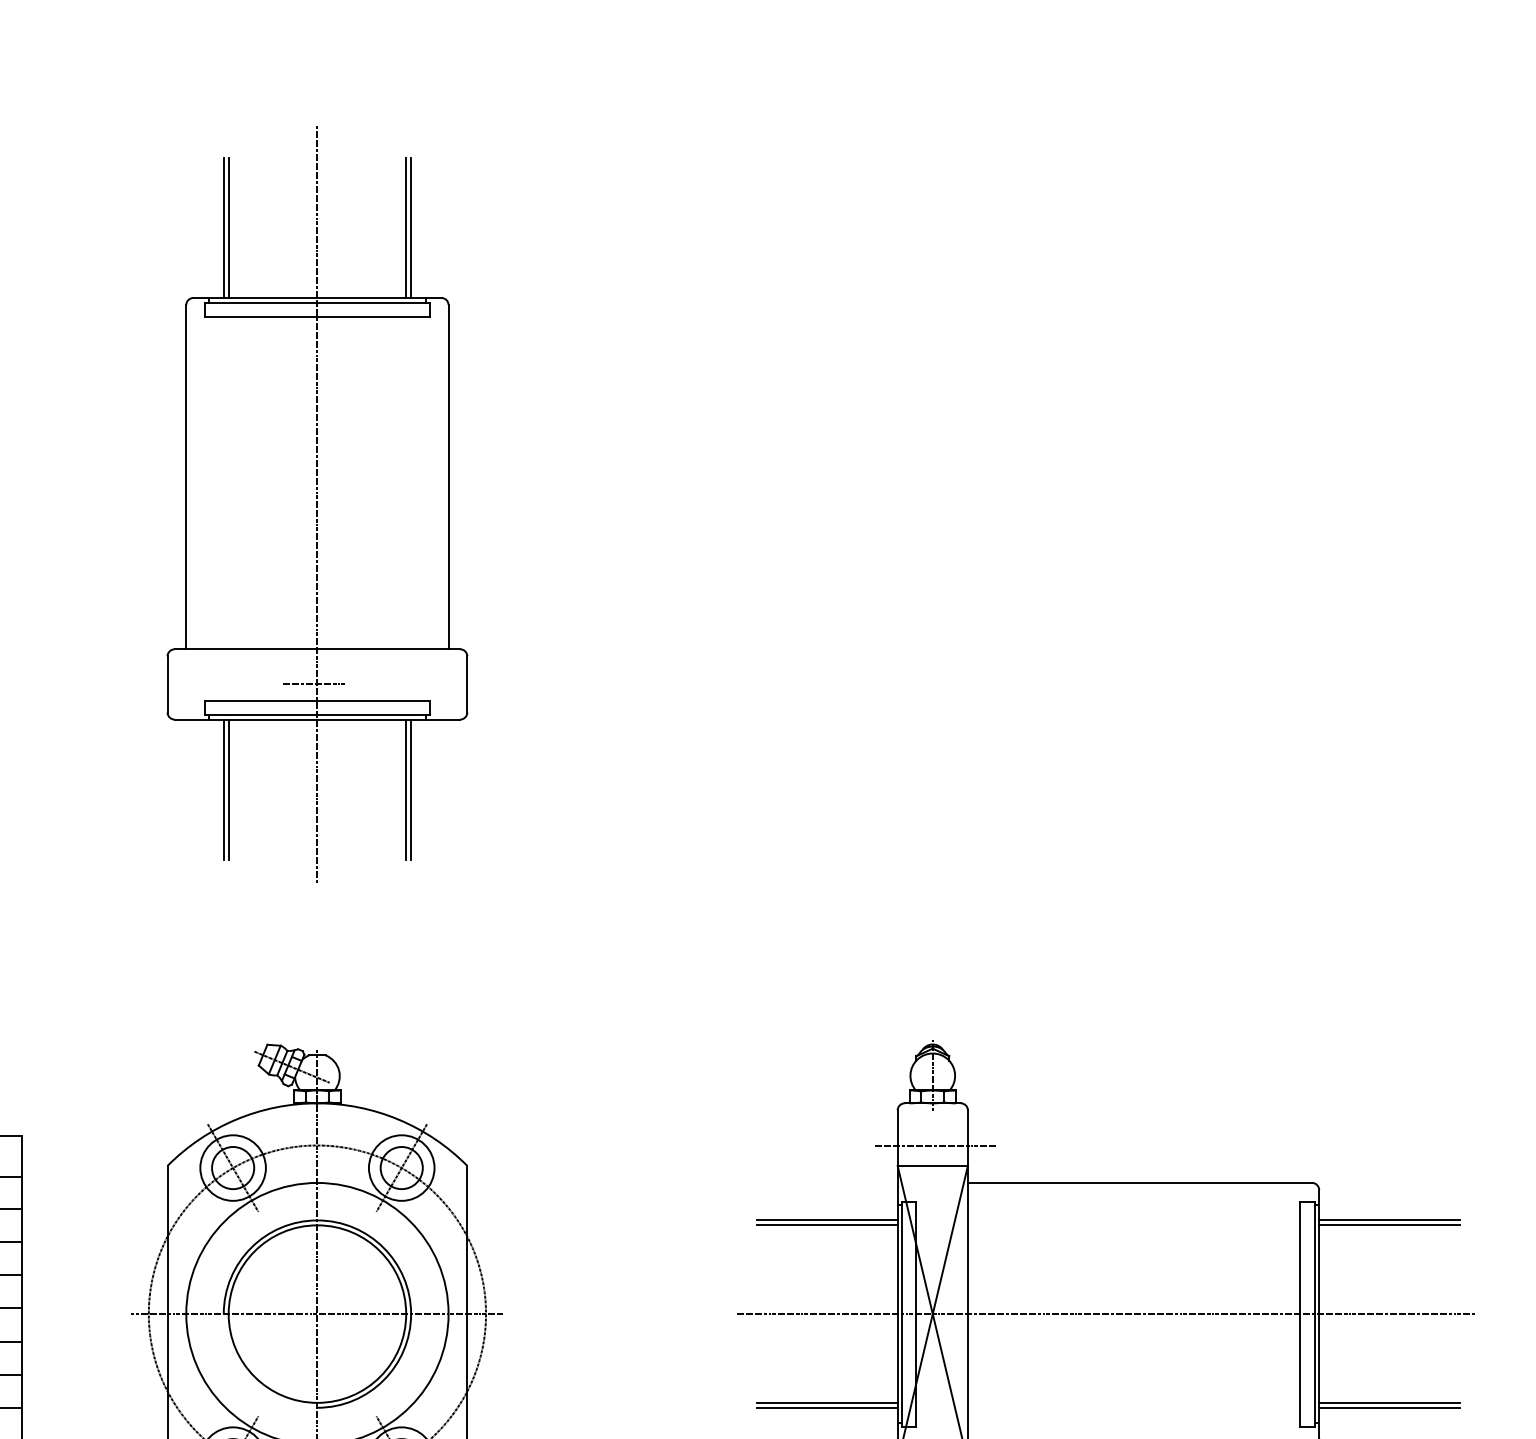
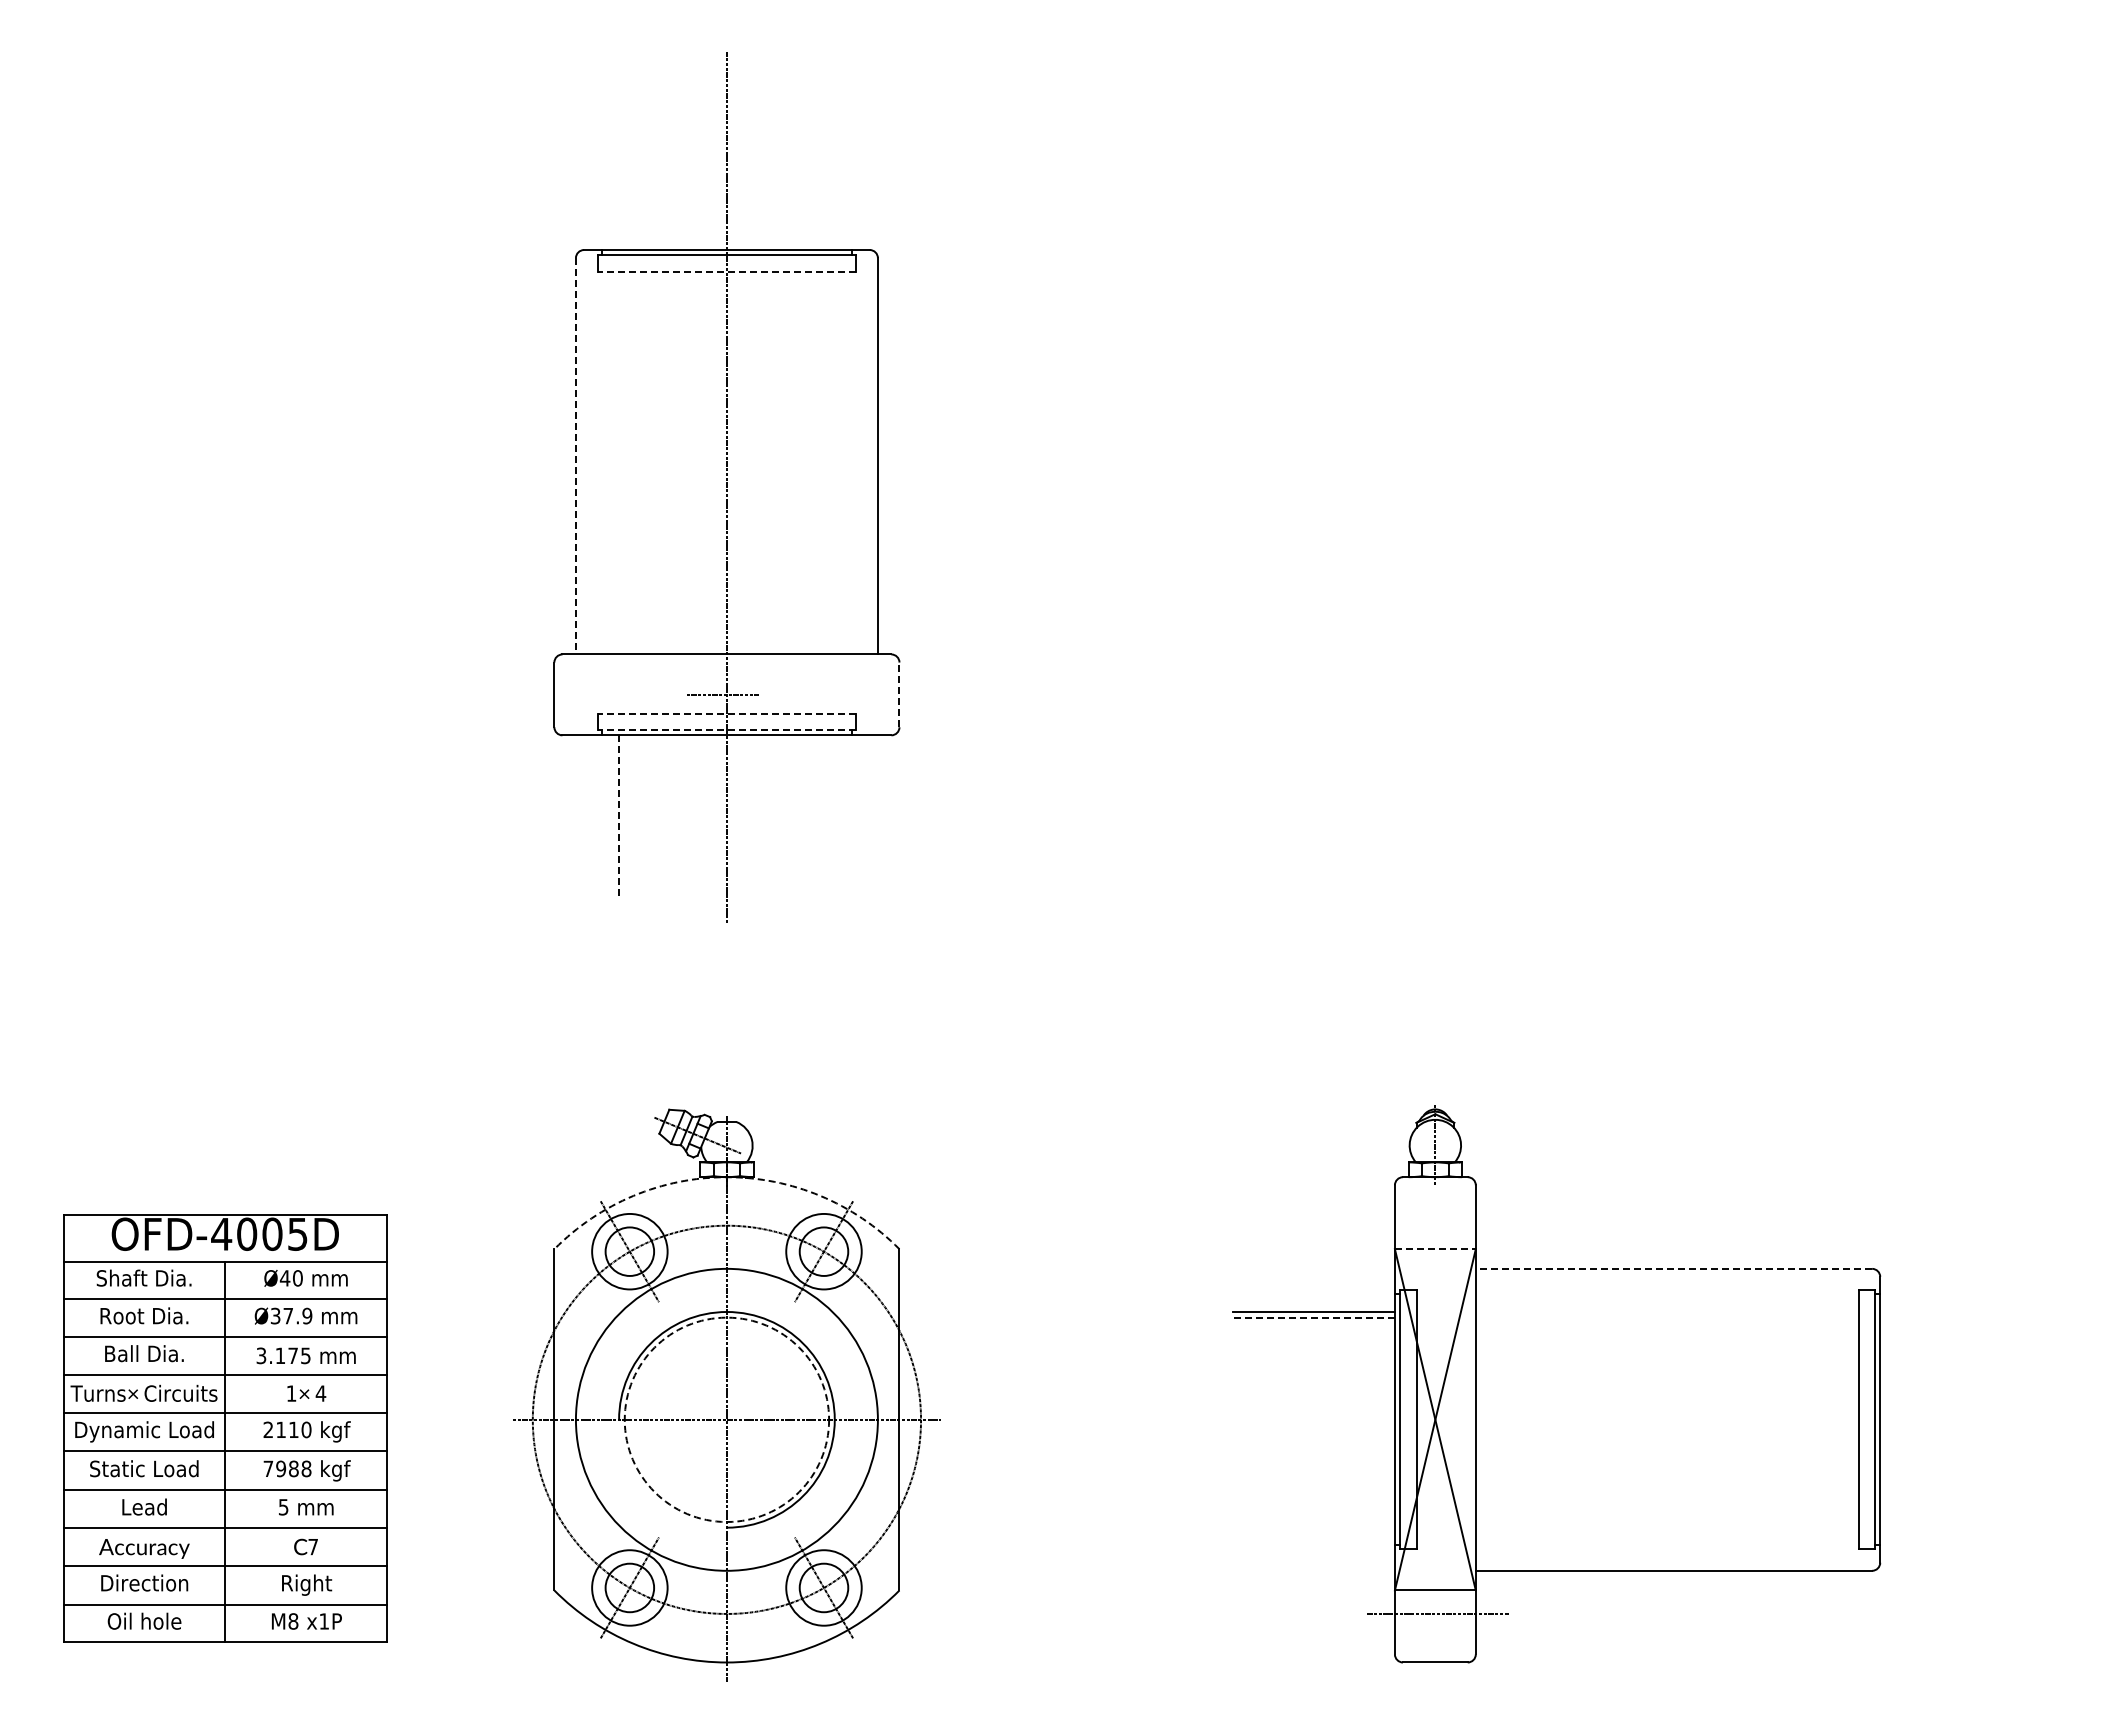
line: (224, 228) -> (619, 169), removed
line: (228, 228) -> (624, 169), removed
line: (406, 228) -> (829, 169), removed
line: (410, 228) -> (834, 169), removed
line: (317, 316) -> (726, 271), solid -> dashed
line: (185, 477) -> (575, 456), solid -> dashed
line: (467, 684) -> (899, 694), solid -> dashed
line: (317, 700) -> (726, 713), solid -> dashed
line: (317, 714) -> (726, 729), solid -> dashed
line: (224, 790) -> (619, 816), solid -> dashed
line: (228, 790) -> (624, 816), removed
line: (406, 790) -> (829, 816), removed
line: (410, 790) -> (834, 816), removed
arc: (317, 1103) -> (726, 1177), solid -> dashed
line: (934, 1145) -> (1437, 1225), removed
line: (932, 1166) -> (1435, 1249), solid -> dashed
line: (1139, 1182) -> (1673, 1268), solid -> dashed
line: (1389, 1220) -> (1961, 1311), removed
line: (827, 1225) -> (1314, 1317), solid -> dashed
line: (1389, 1225) -> (1961, 1317), removed
circle: (317, 1313) -> (726, 1419), solid -> dashed
line: (1104, 1313) -> (1633, 1419), removed
line: (826, 1403) -> (1313, 1522), removed
line: (1389, 1403) -> (1961, 1522), removed
line: (826, 1407) -> (1313, 1527), removed
line: (1389, 1407) -> (1961, 1527), removed

